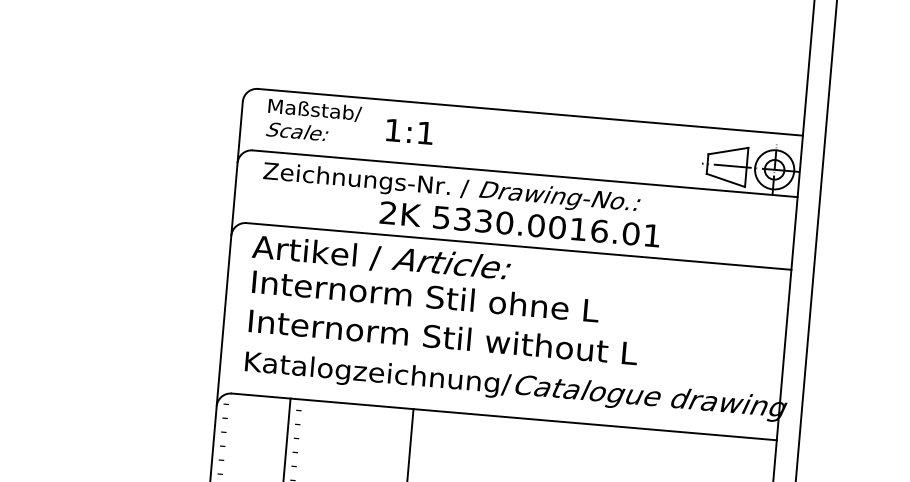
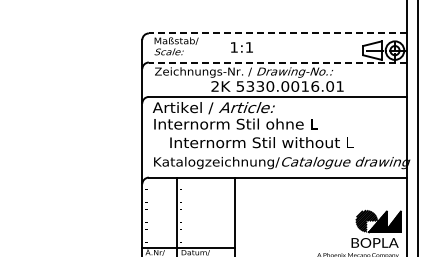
line: (529, 112) -> (277, 33), solid -> dashed
text: (408, 131) -> (241, 47), moved
line: (524, 173) -> (277, 62), solid -> dashed
text: (442, 336) -> (261, 142), moved

